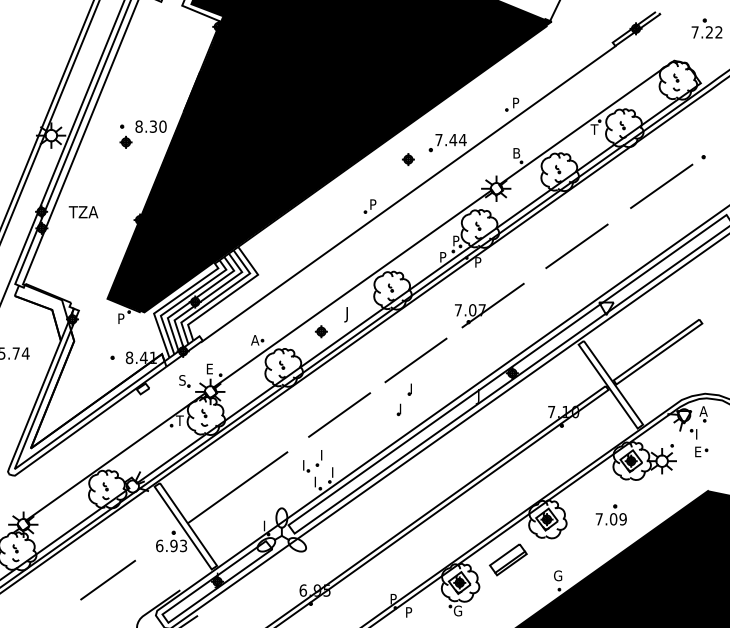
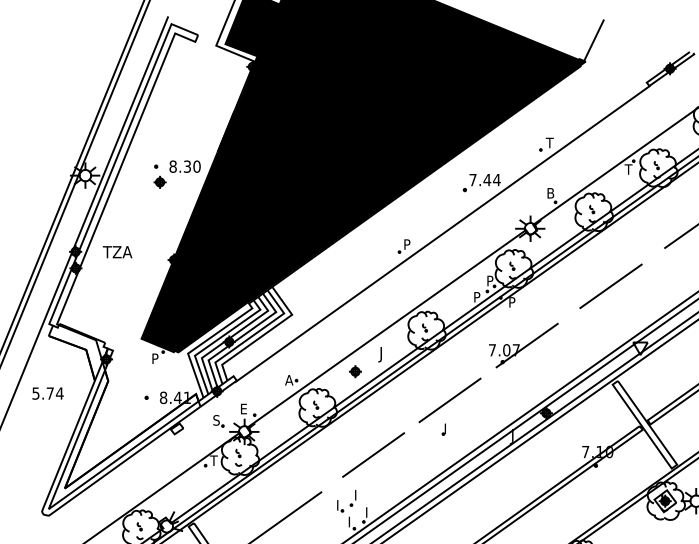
text: (515, 102) -> (549, 142), P -> T
part: (408, 159) -> (442, 199), removed
part: (398, 409) -> (432, 449), removed

